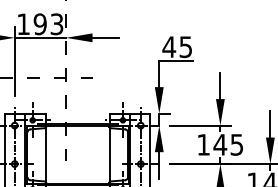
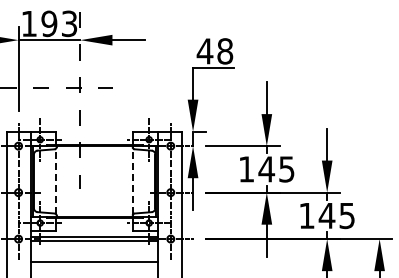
text: (186, 47) -> (225, 51), 45 -> 48
line: (46, 154) -> (56, 181), solid -> dashed
line: (109, 154) -> (133, 181), solid -> dashed

